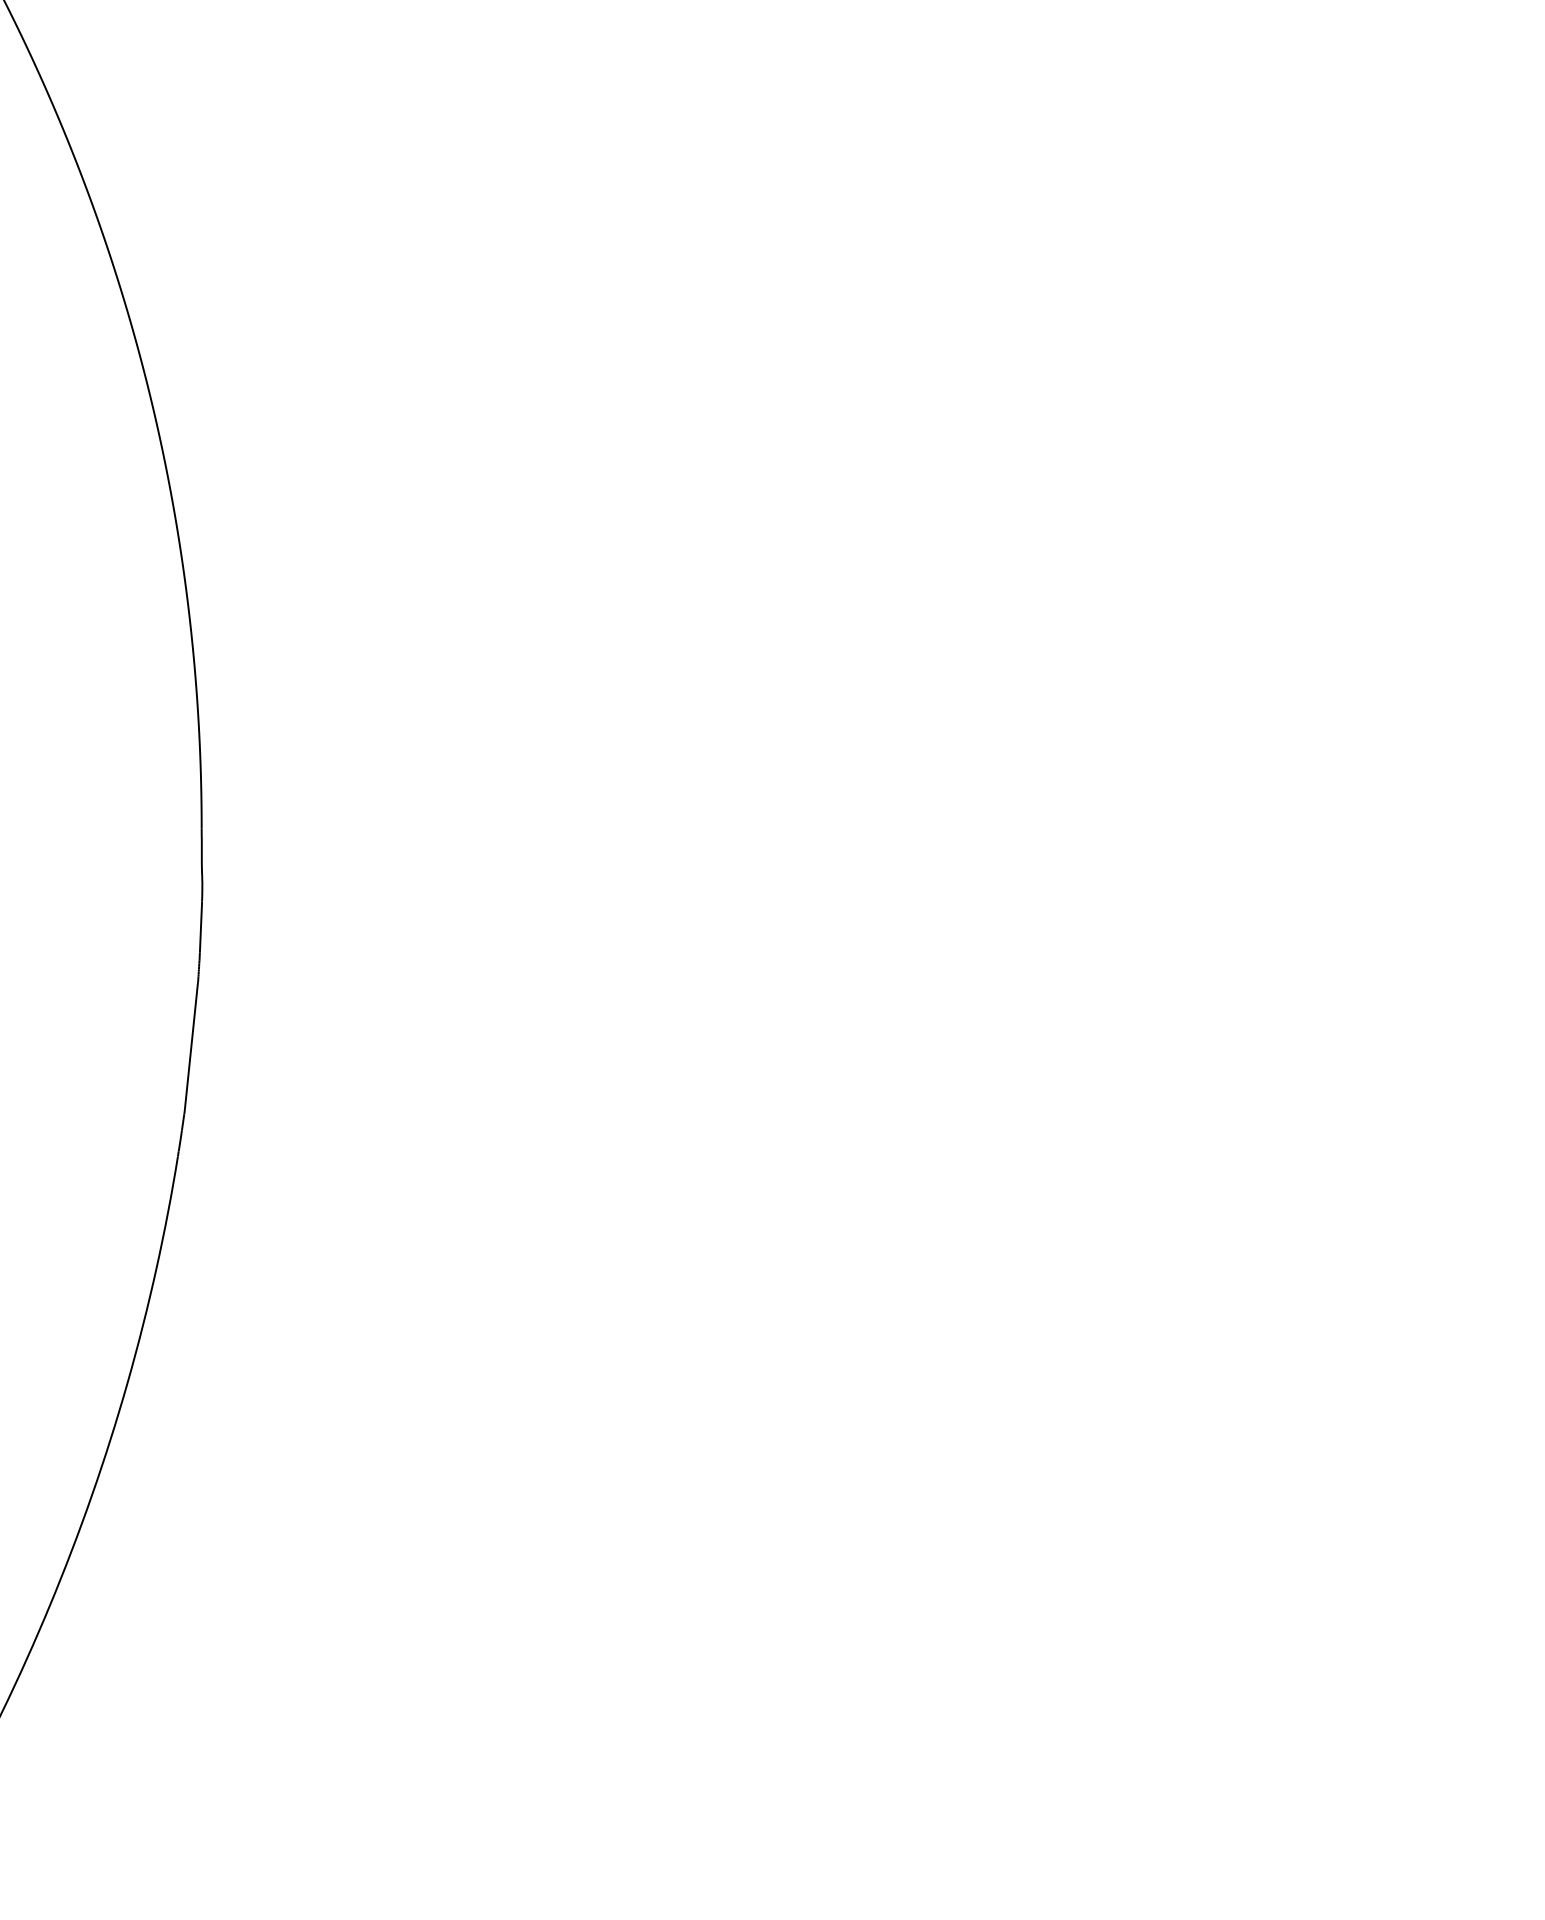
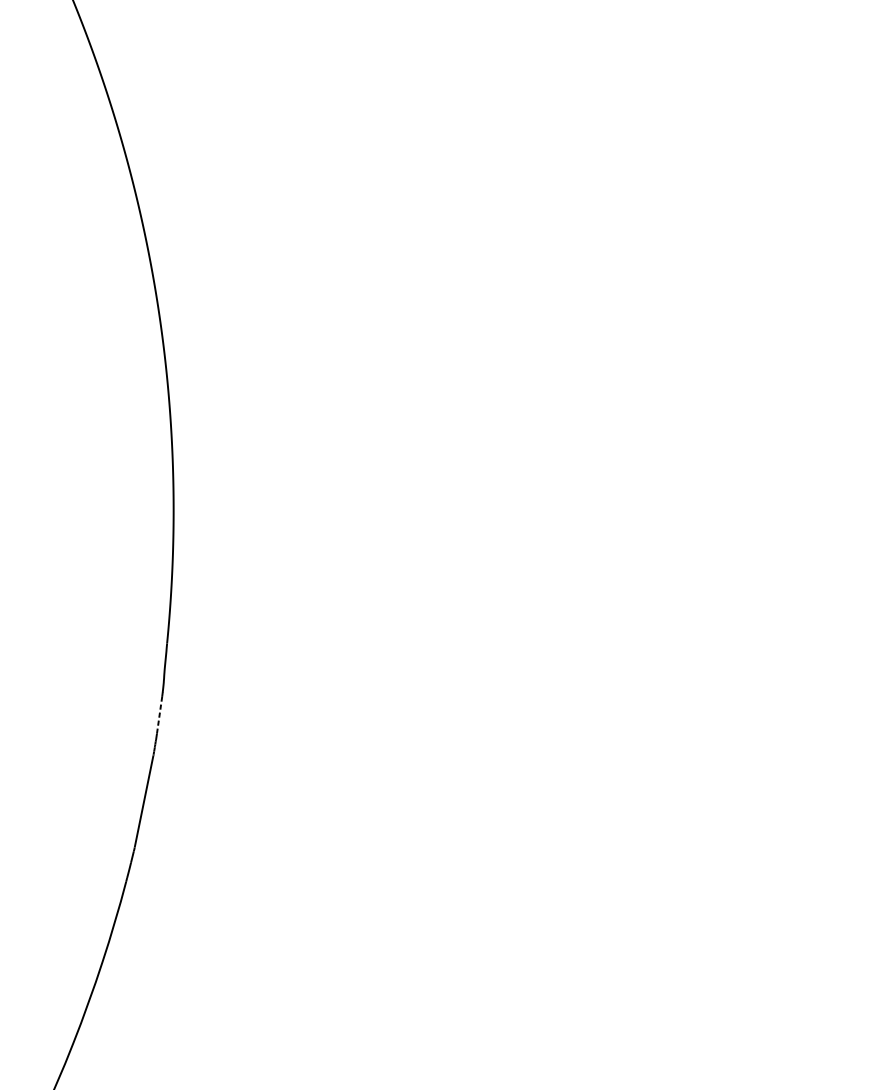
line: (201, 926) -> (159, 714), solid -> dashed

